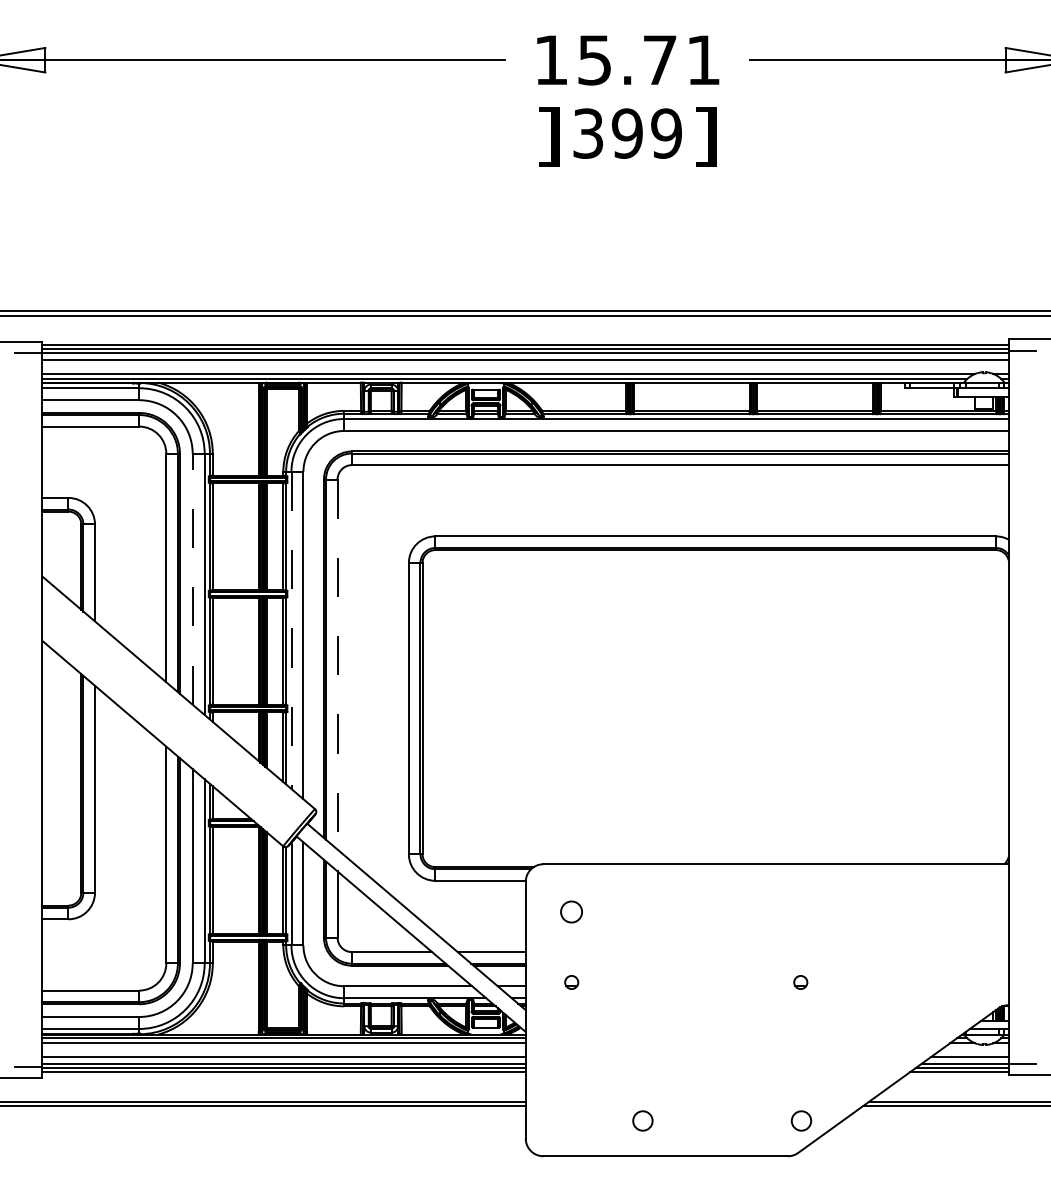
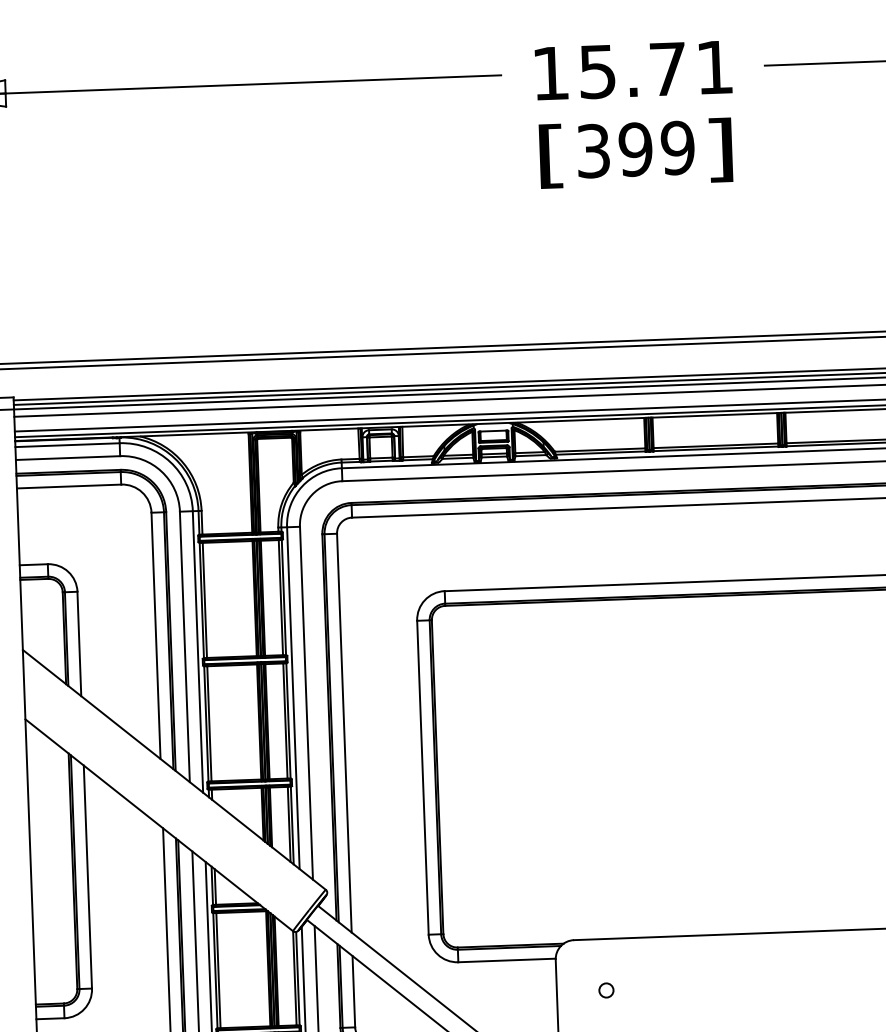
text: (548, 136) -> (550, 155), ] -> [
line: (192, 578) -> (184, 646), dashed -> solid
line: (291, 630) -> (293, 698), dashed -> solid
line: (337, 665) -> (344, 734), dashed -> solid
circle: (571, 911) -> (606, 989), size x0.62

